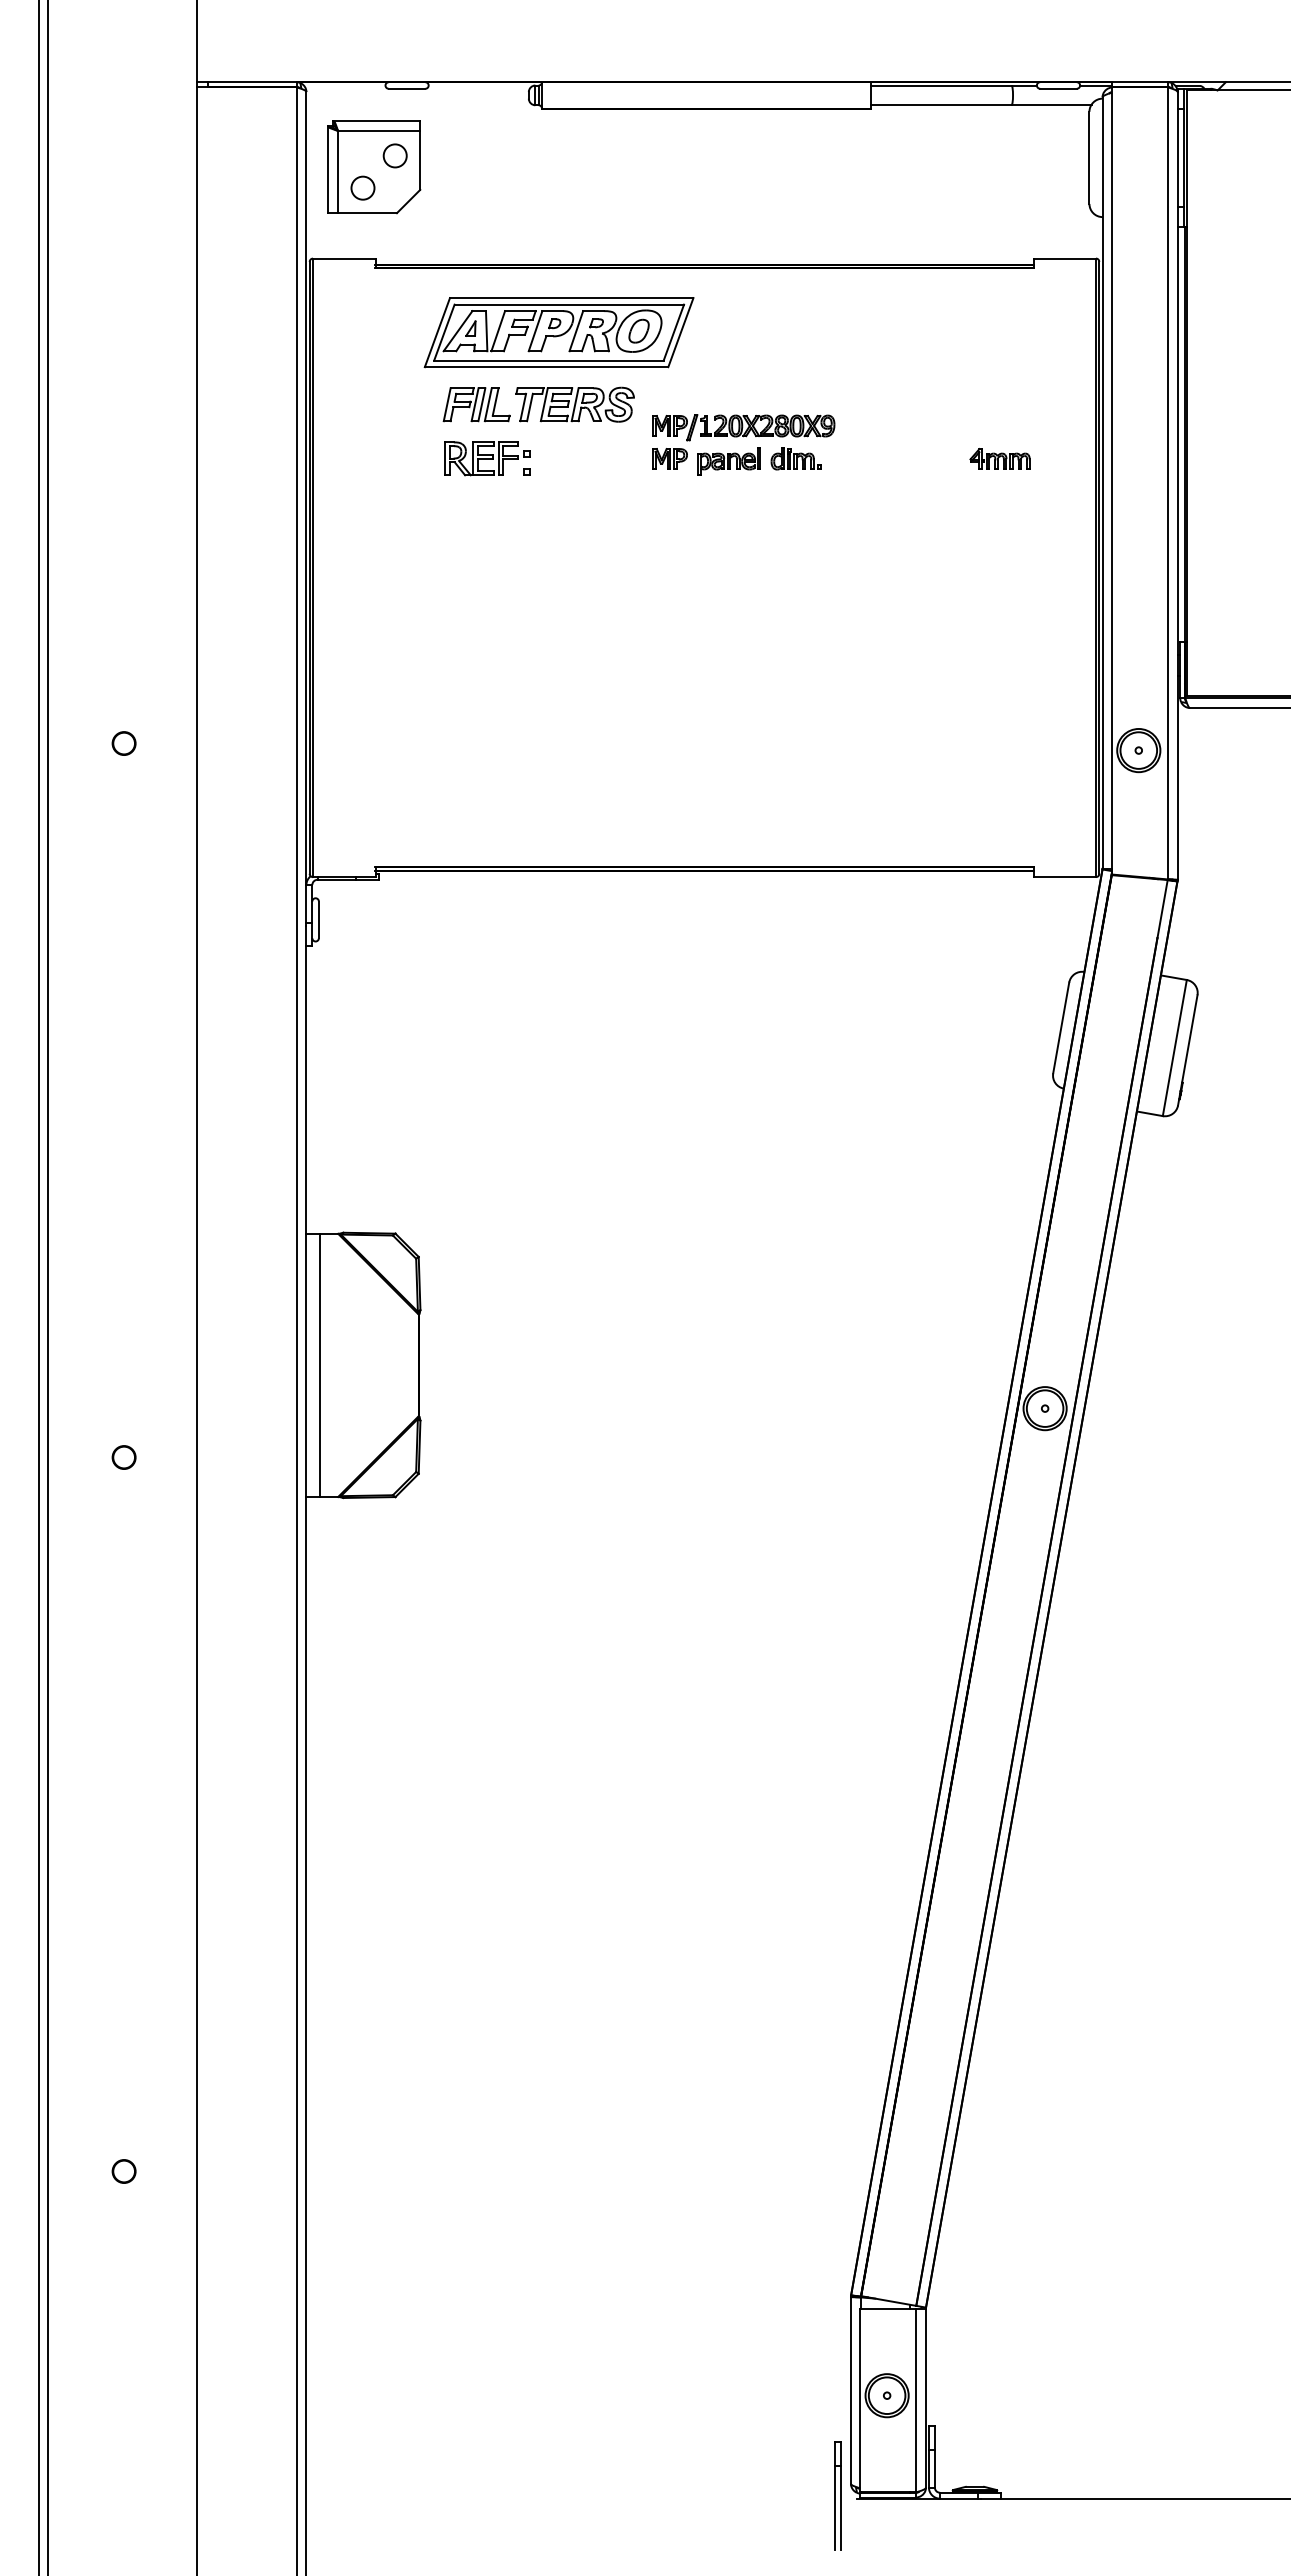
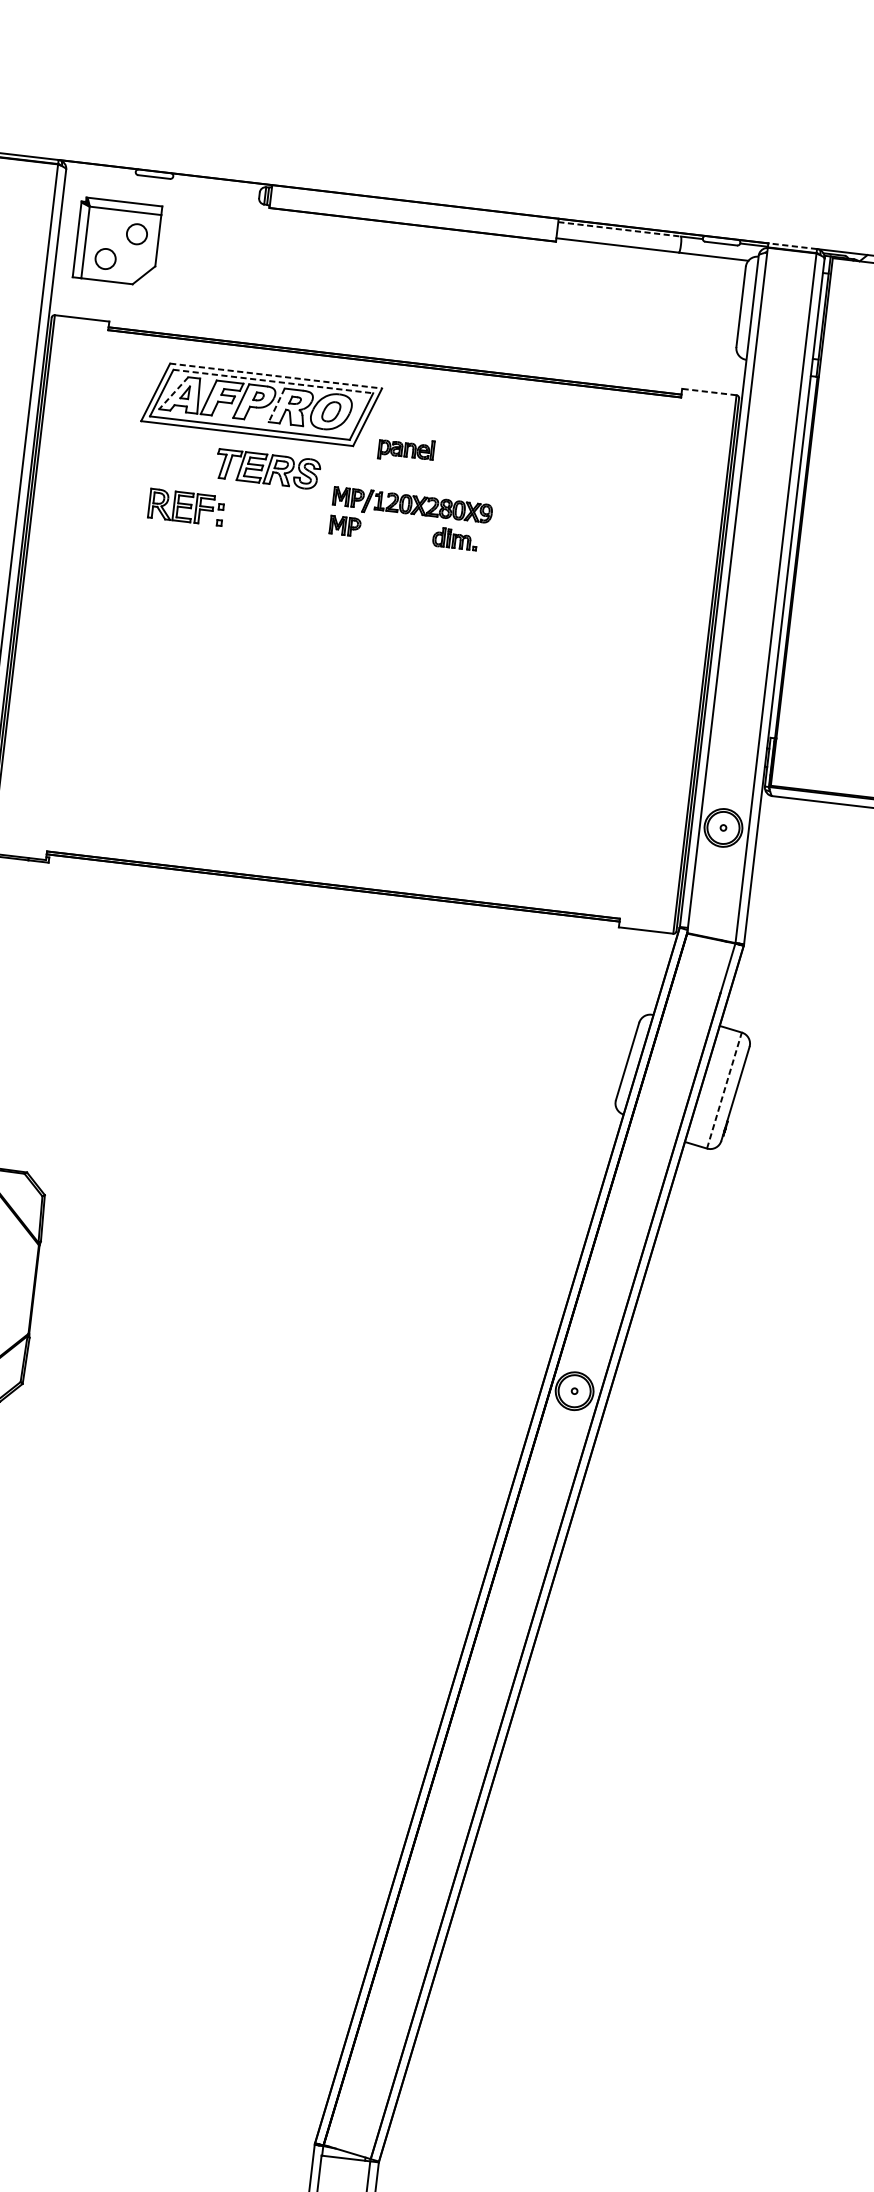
line: (1139, 82) -> (792, 246), solid -> dashed
line: (941, 86) -> (619, 229), solid -> dashed
line: (1064, 258) -> (709, 391), solid -> dashed
line: (571, 298) -> (275, 376), solid -> dashed
line: (569, 304) -> (273, 381), solid -> dashed
line: (458, 331) -> (174, 393), solid -> dashed
line: (576, 331) -> (276, 405), solid -> dashed
part: (476, 404) -> (182, 458), removed
part: (999, 458) -> (632, 559), removed
part: (728, 461) -> (405, 449), moved
line: (1174, 1047) -> (724, 1090), solid -> dashed

